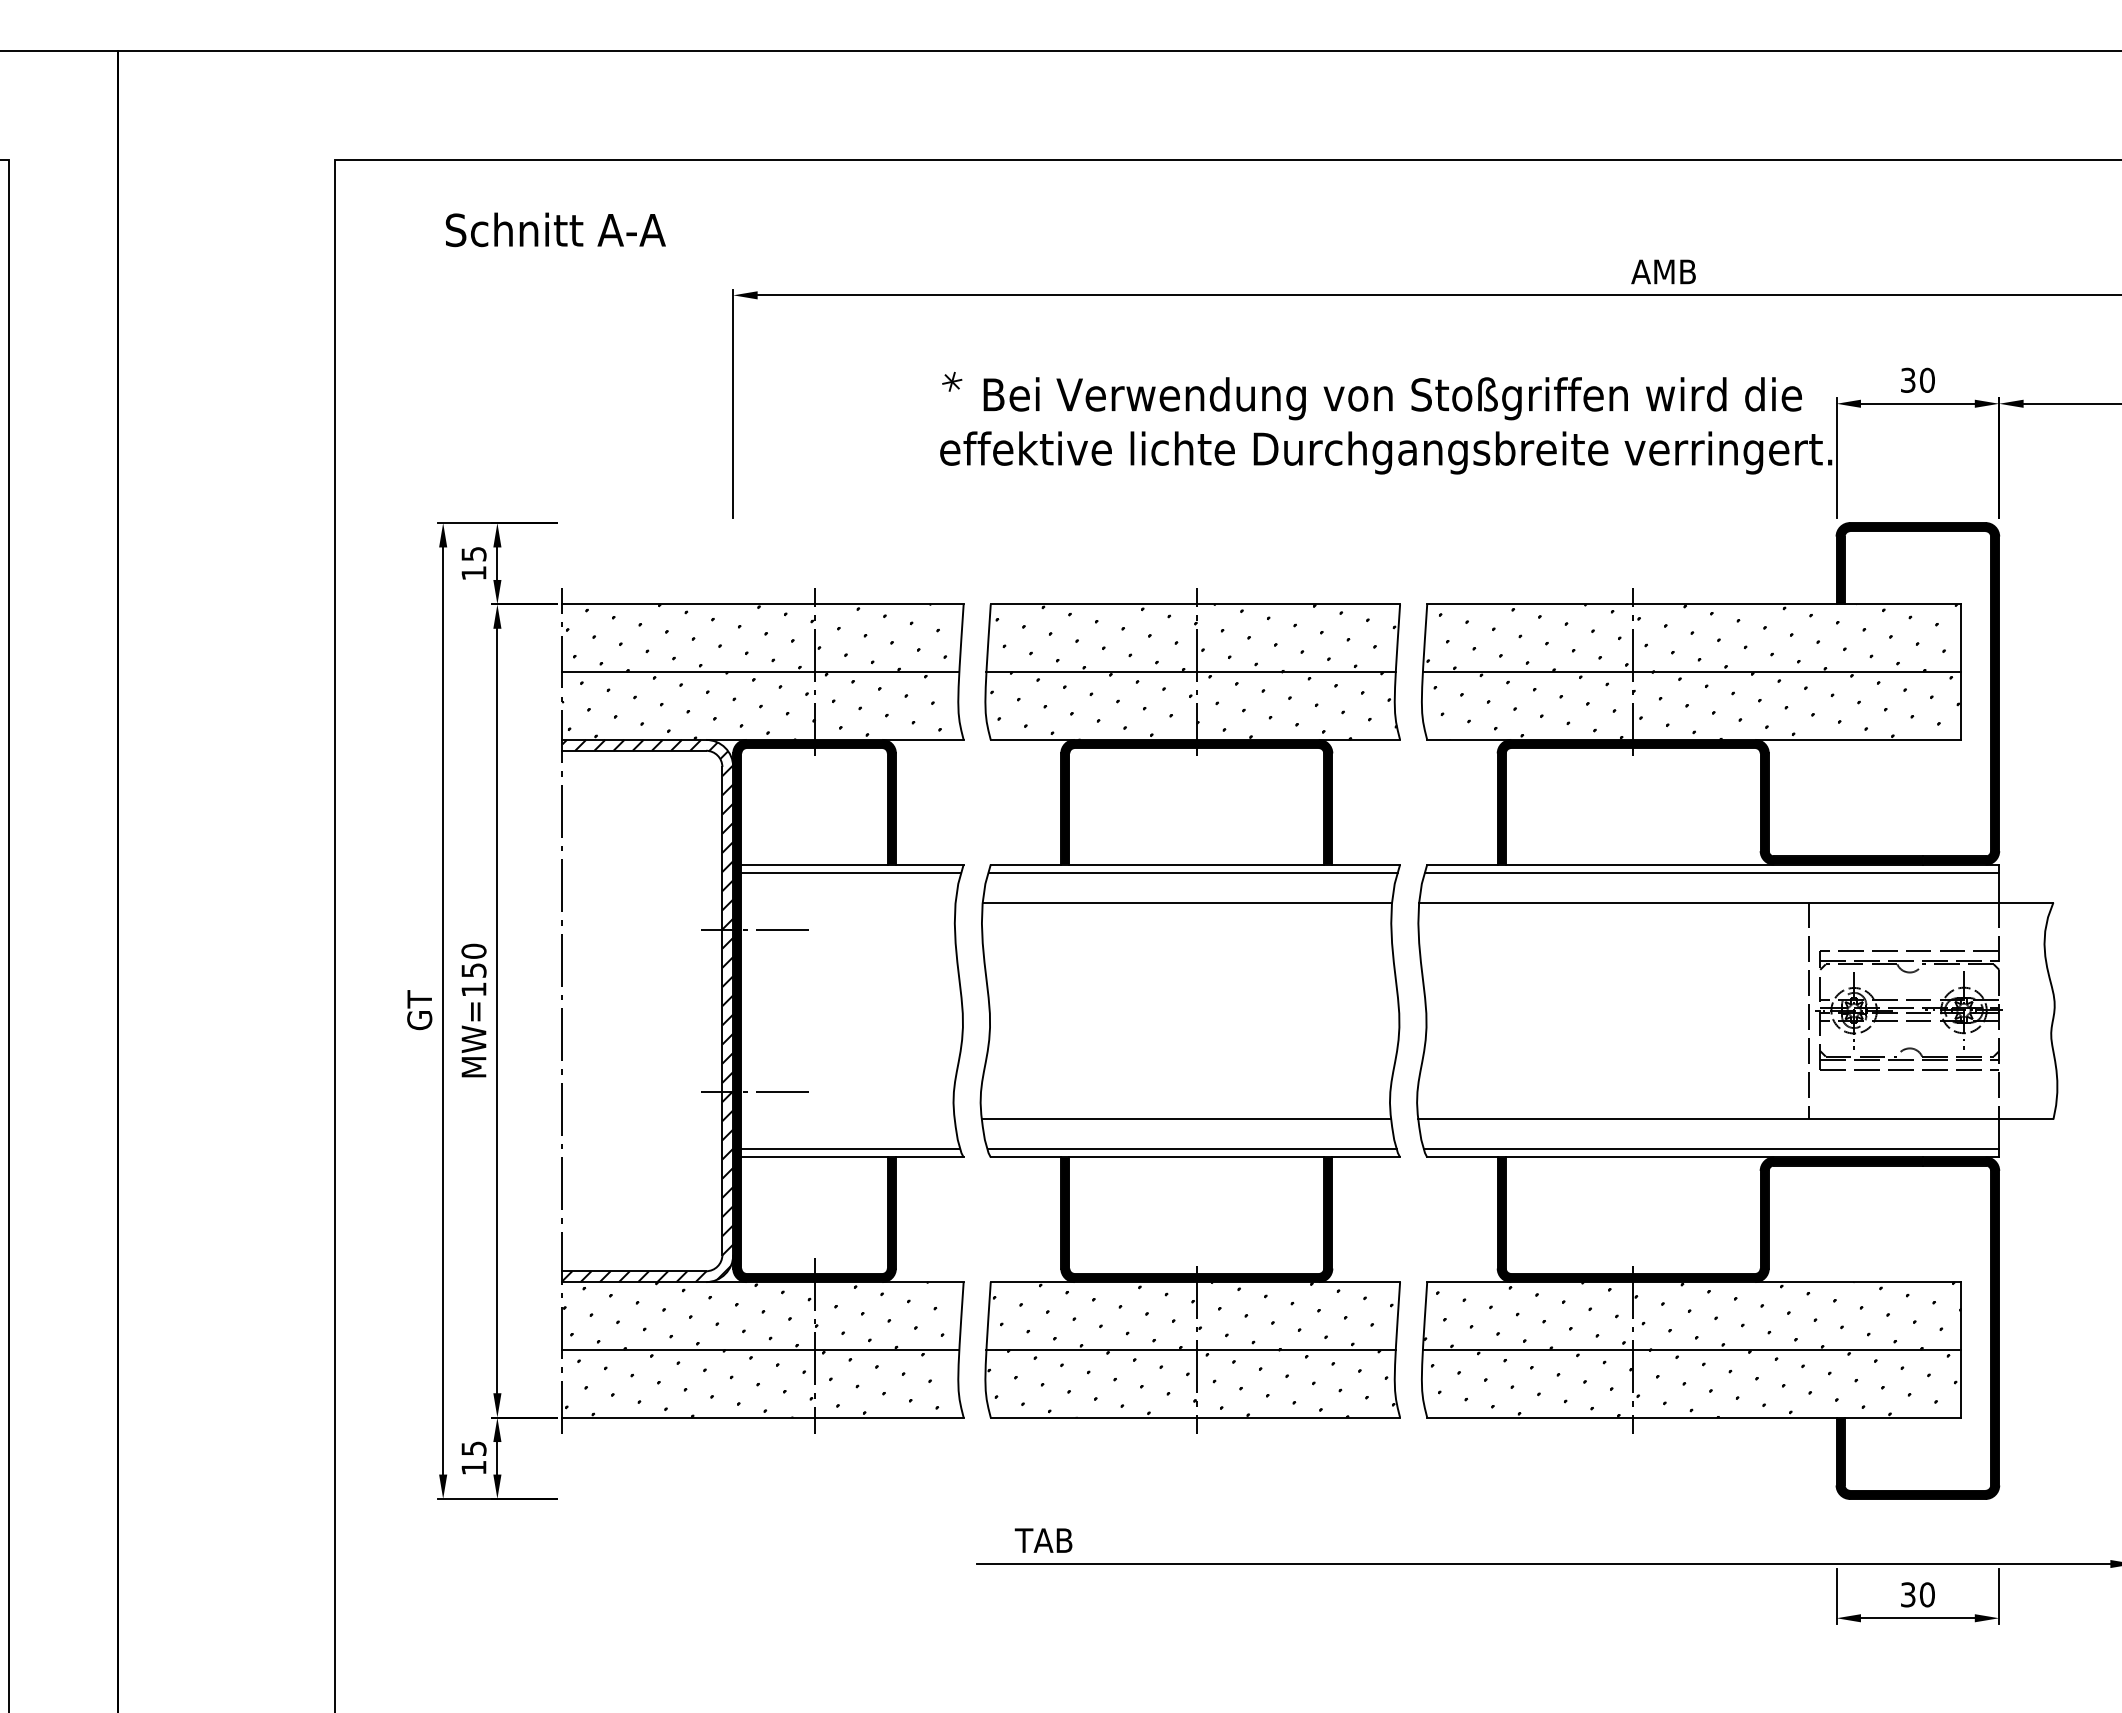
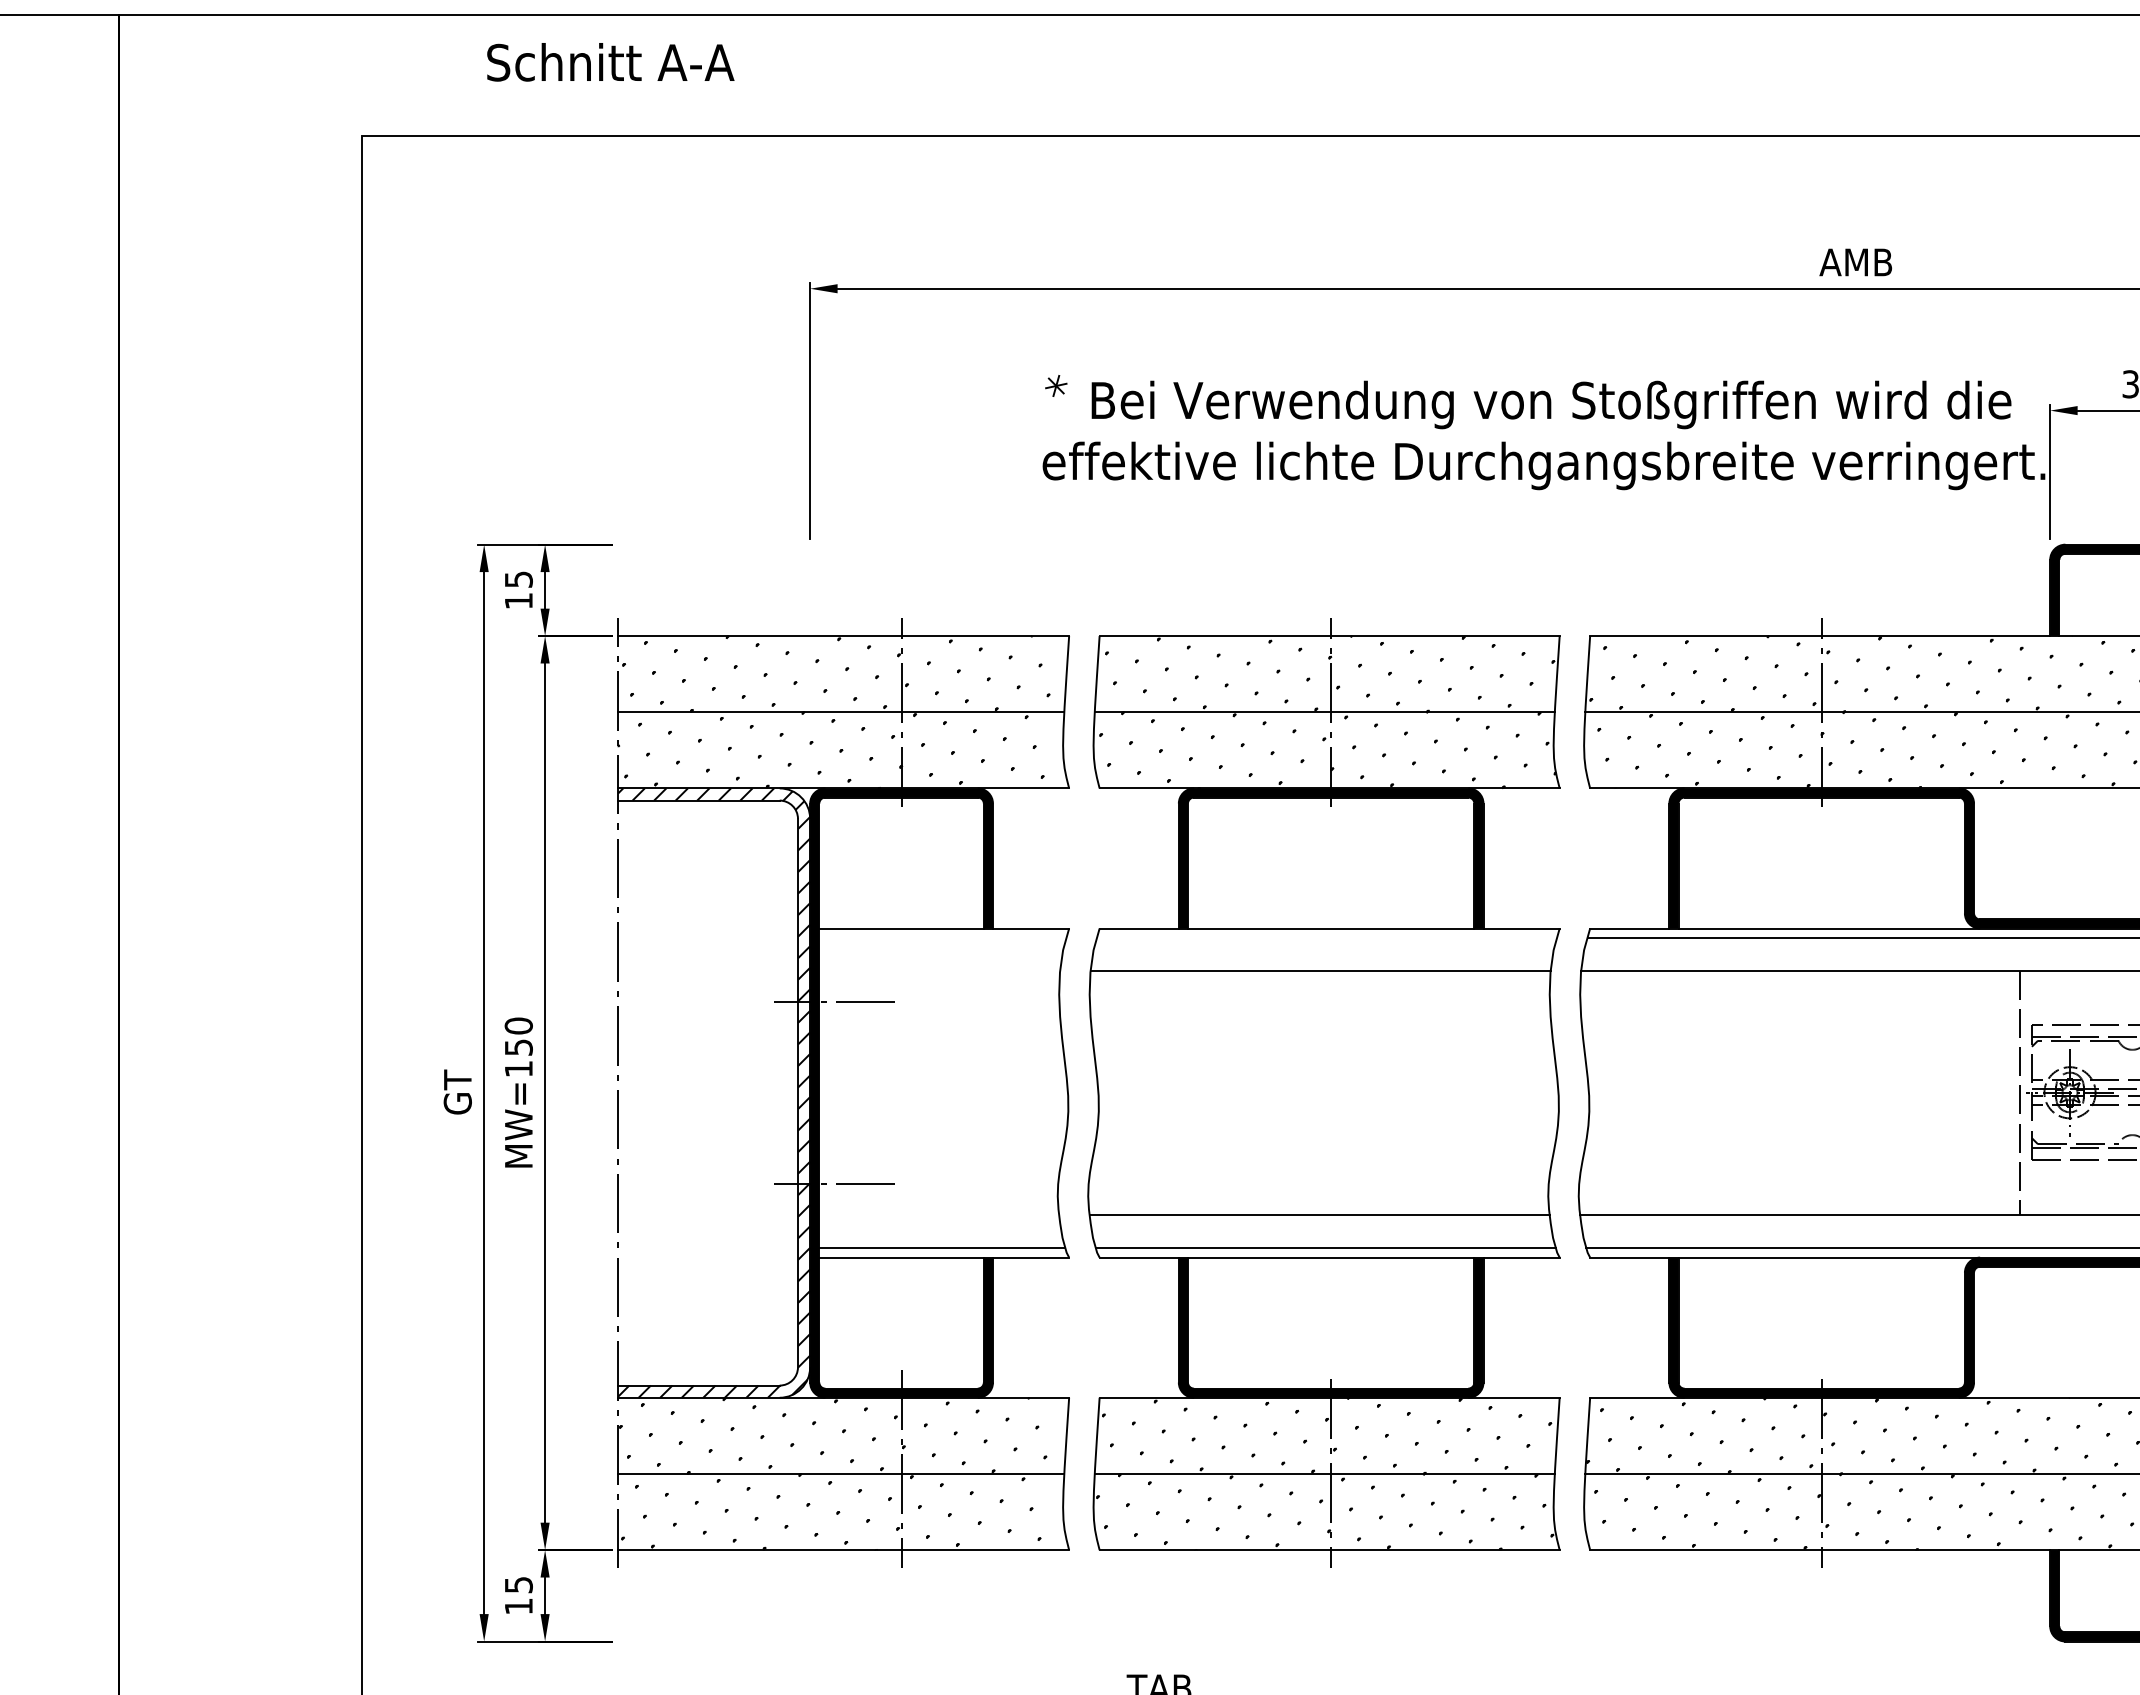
text: (555, 229) -> (610, 61), moved
line: (851, 872) -> (943, 937), removed
line: (1192, 872) -> (1326, 937), removed

